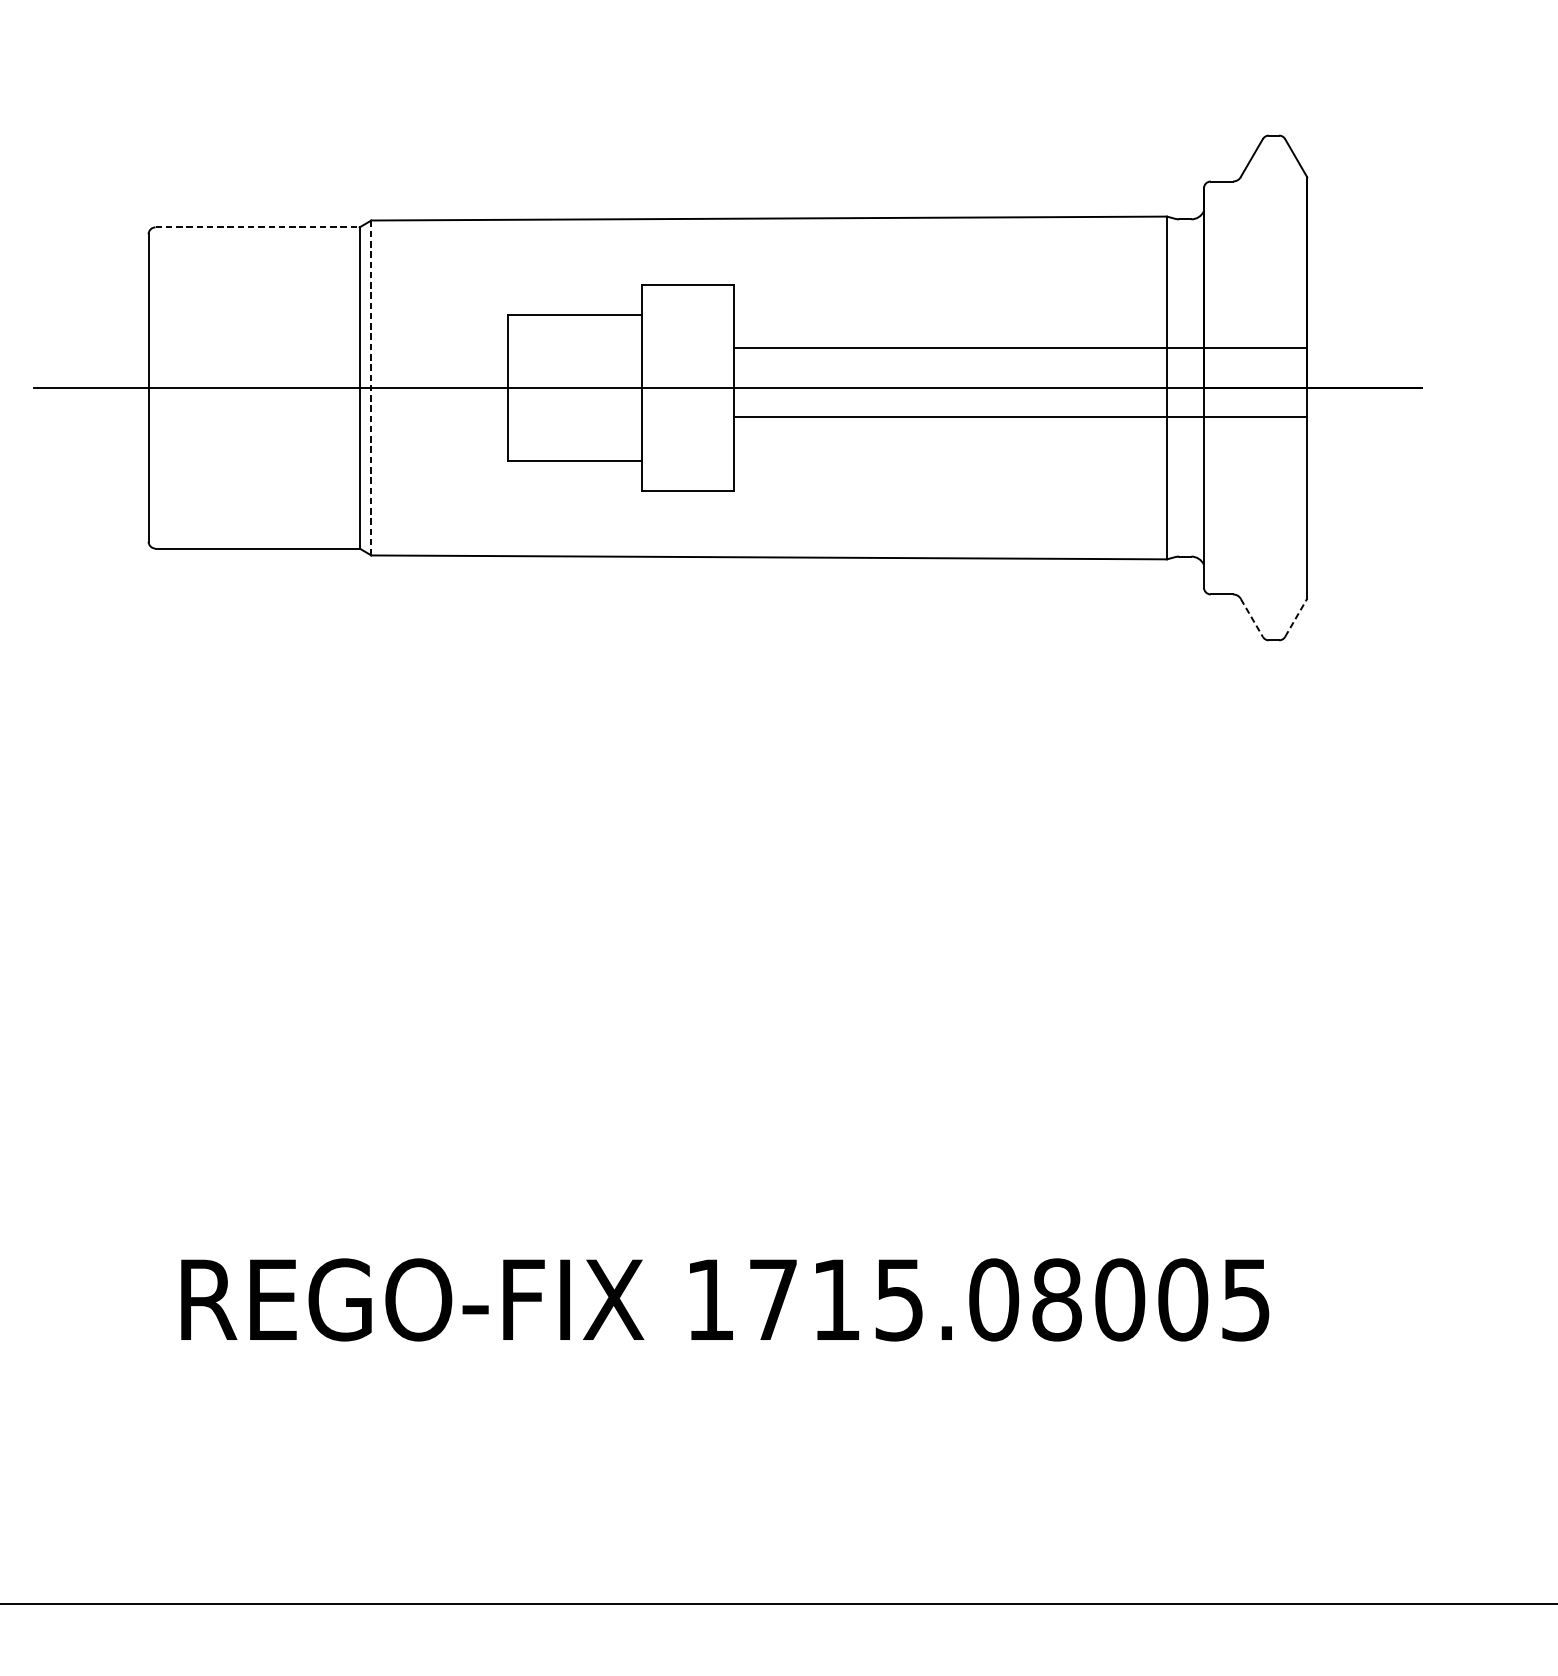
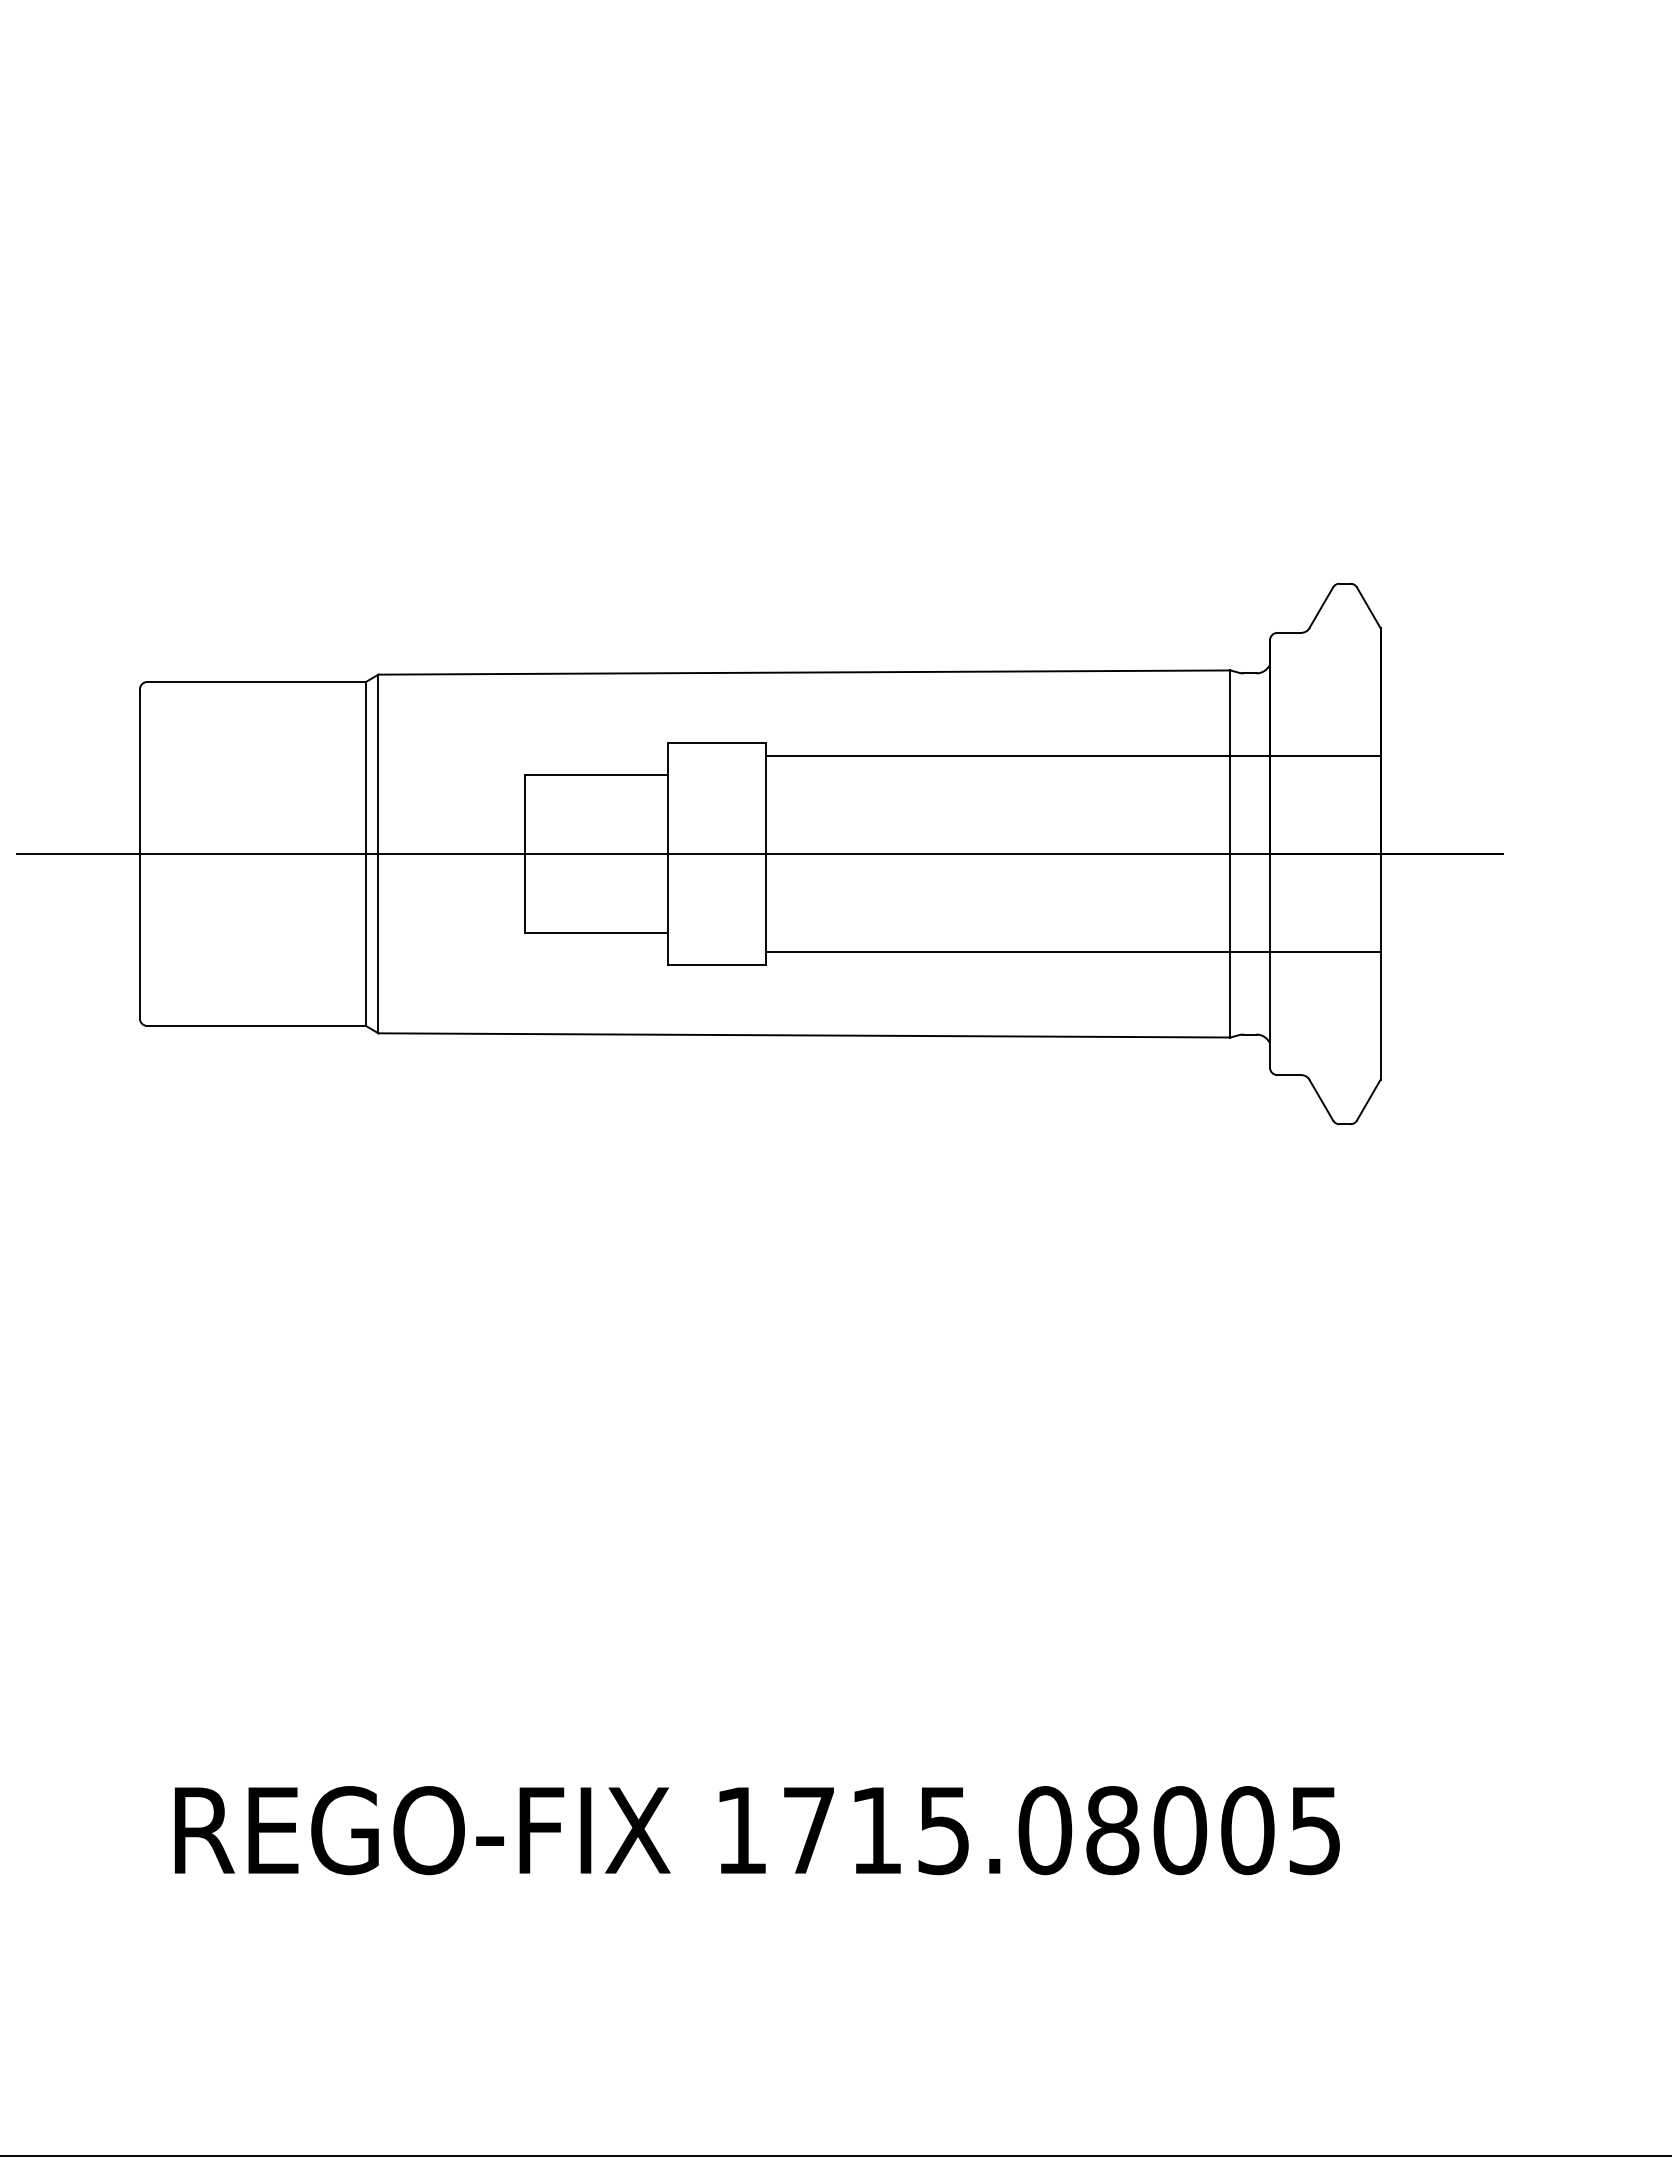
line: (258, 227) -> (257, 682), dashed -> solid
line: (1020, 347) -> (1073, 755), moved
line: (371, 388) -> (378, 854), dashed -> solid
line: (1020, 417) -> (1073, 952), moved
line: (1252, 618) -> (1321, 1100), dashed -> solid
line: (1295, 618) -> (1368, 1100), dashed -> solid

